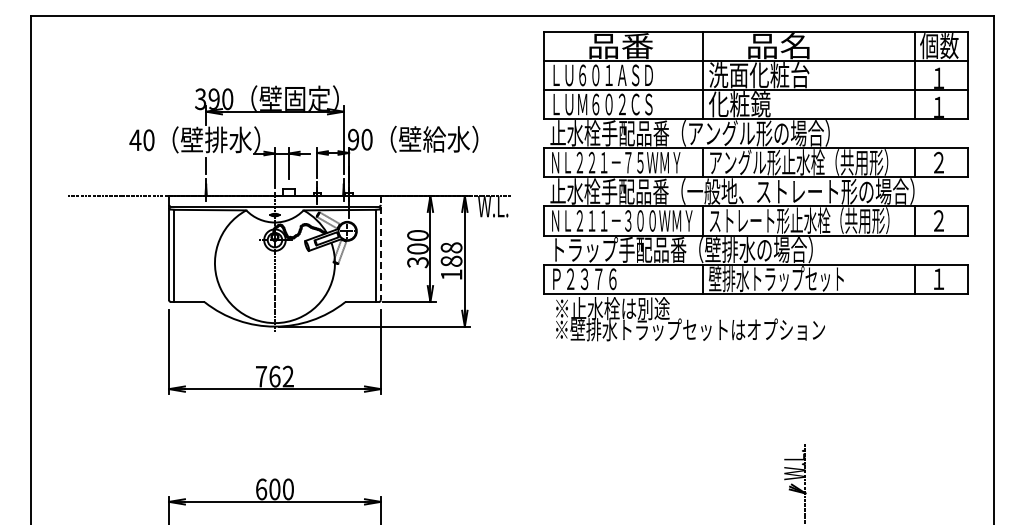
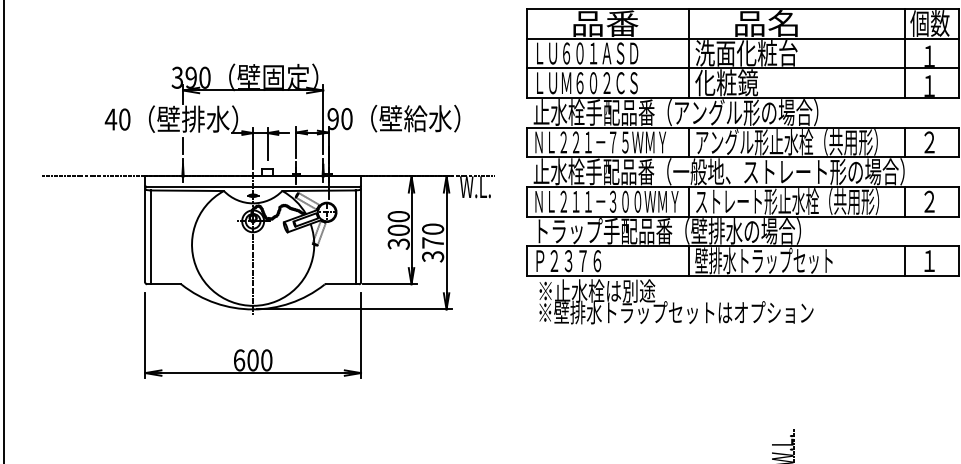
line: (380, 248) -> (360, 229), dashed -> solid
text: (451, 261) -> (432, 243), 188 -> 370
text: (274, 376) -> (252, 360), 762 -> 600

